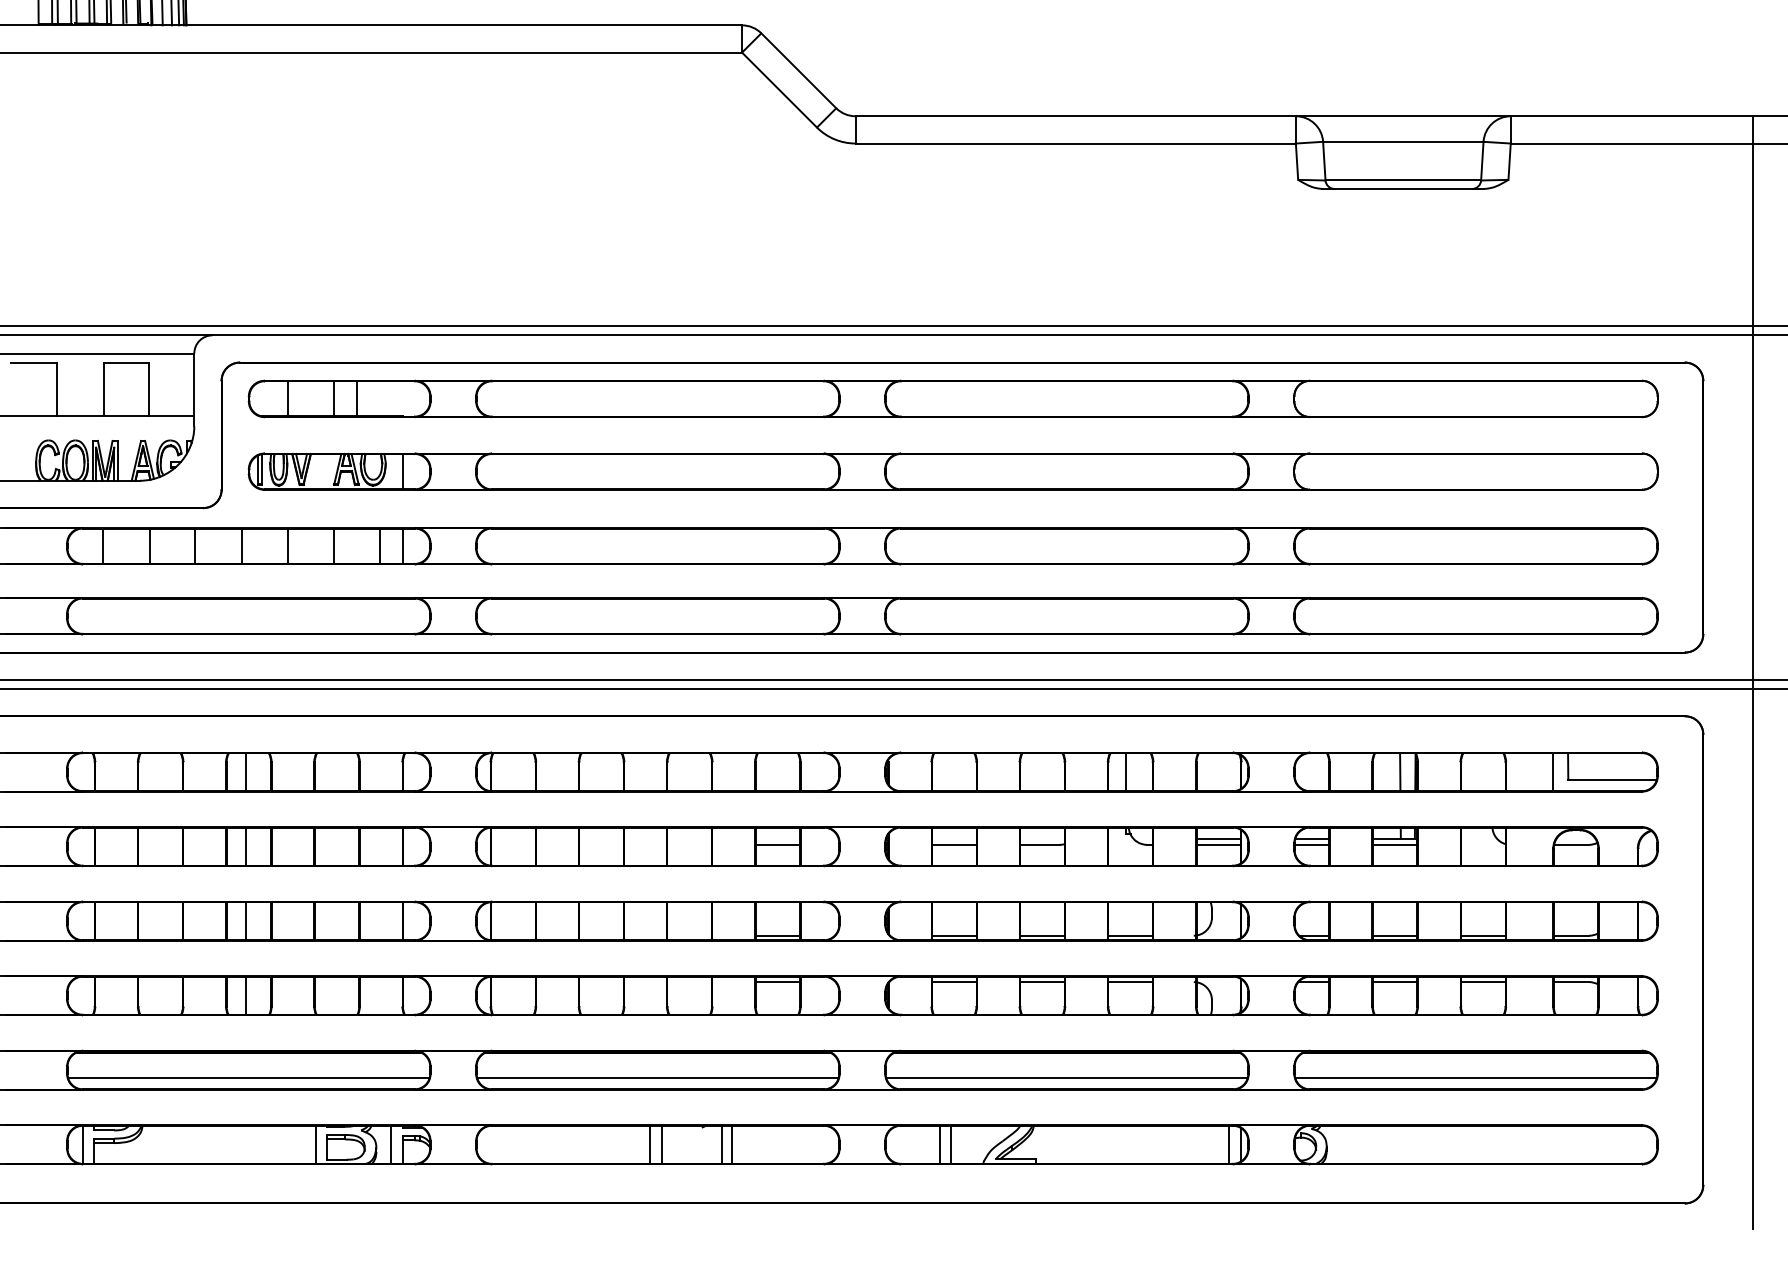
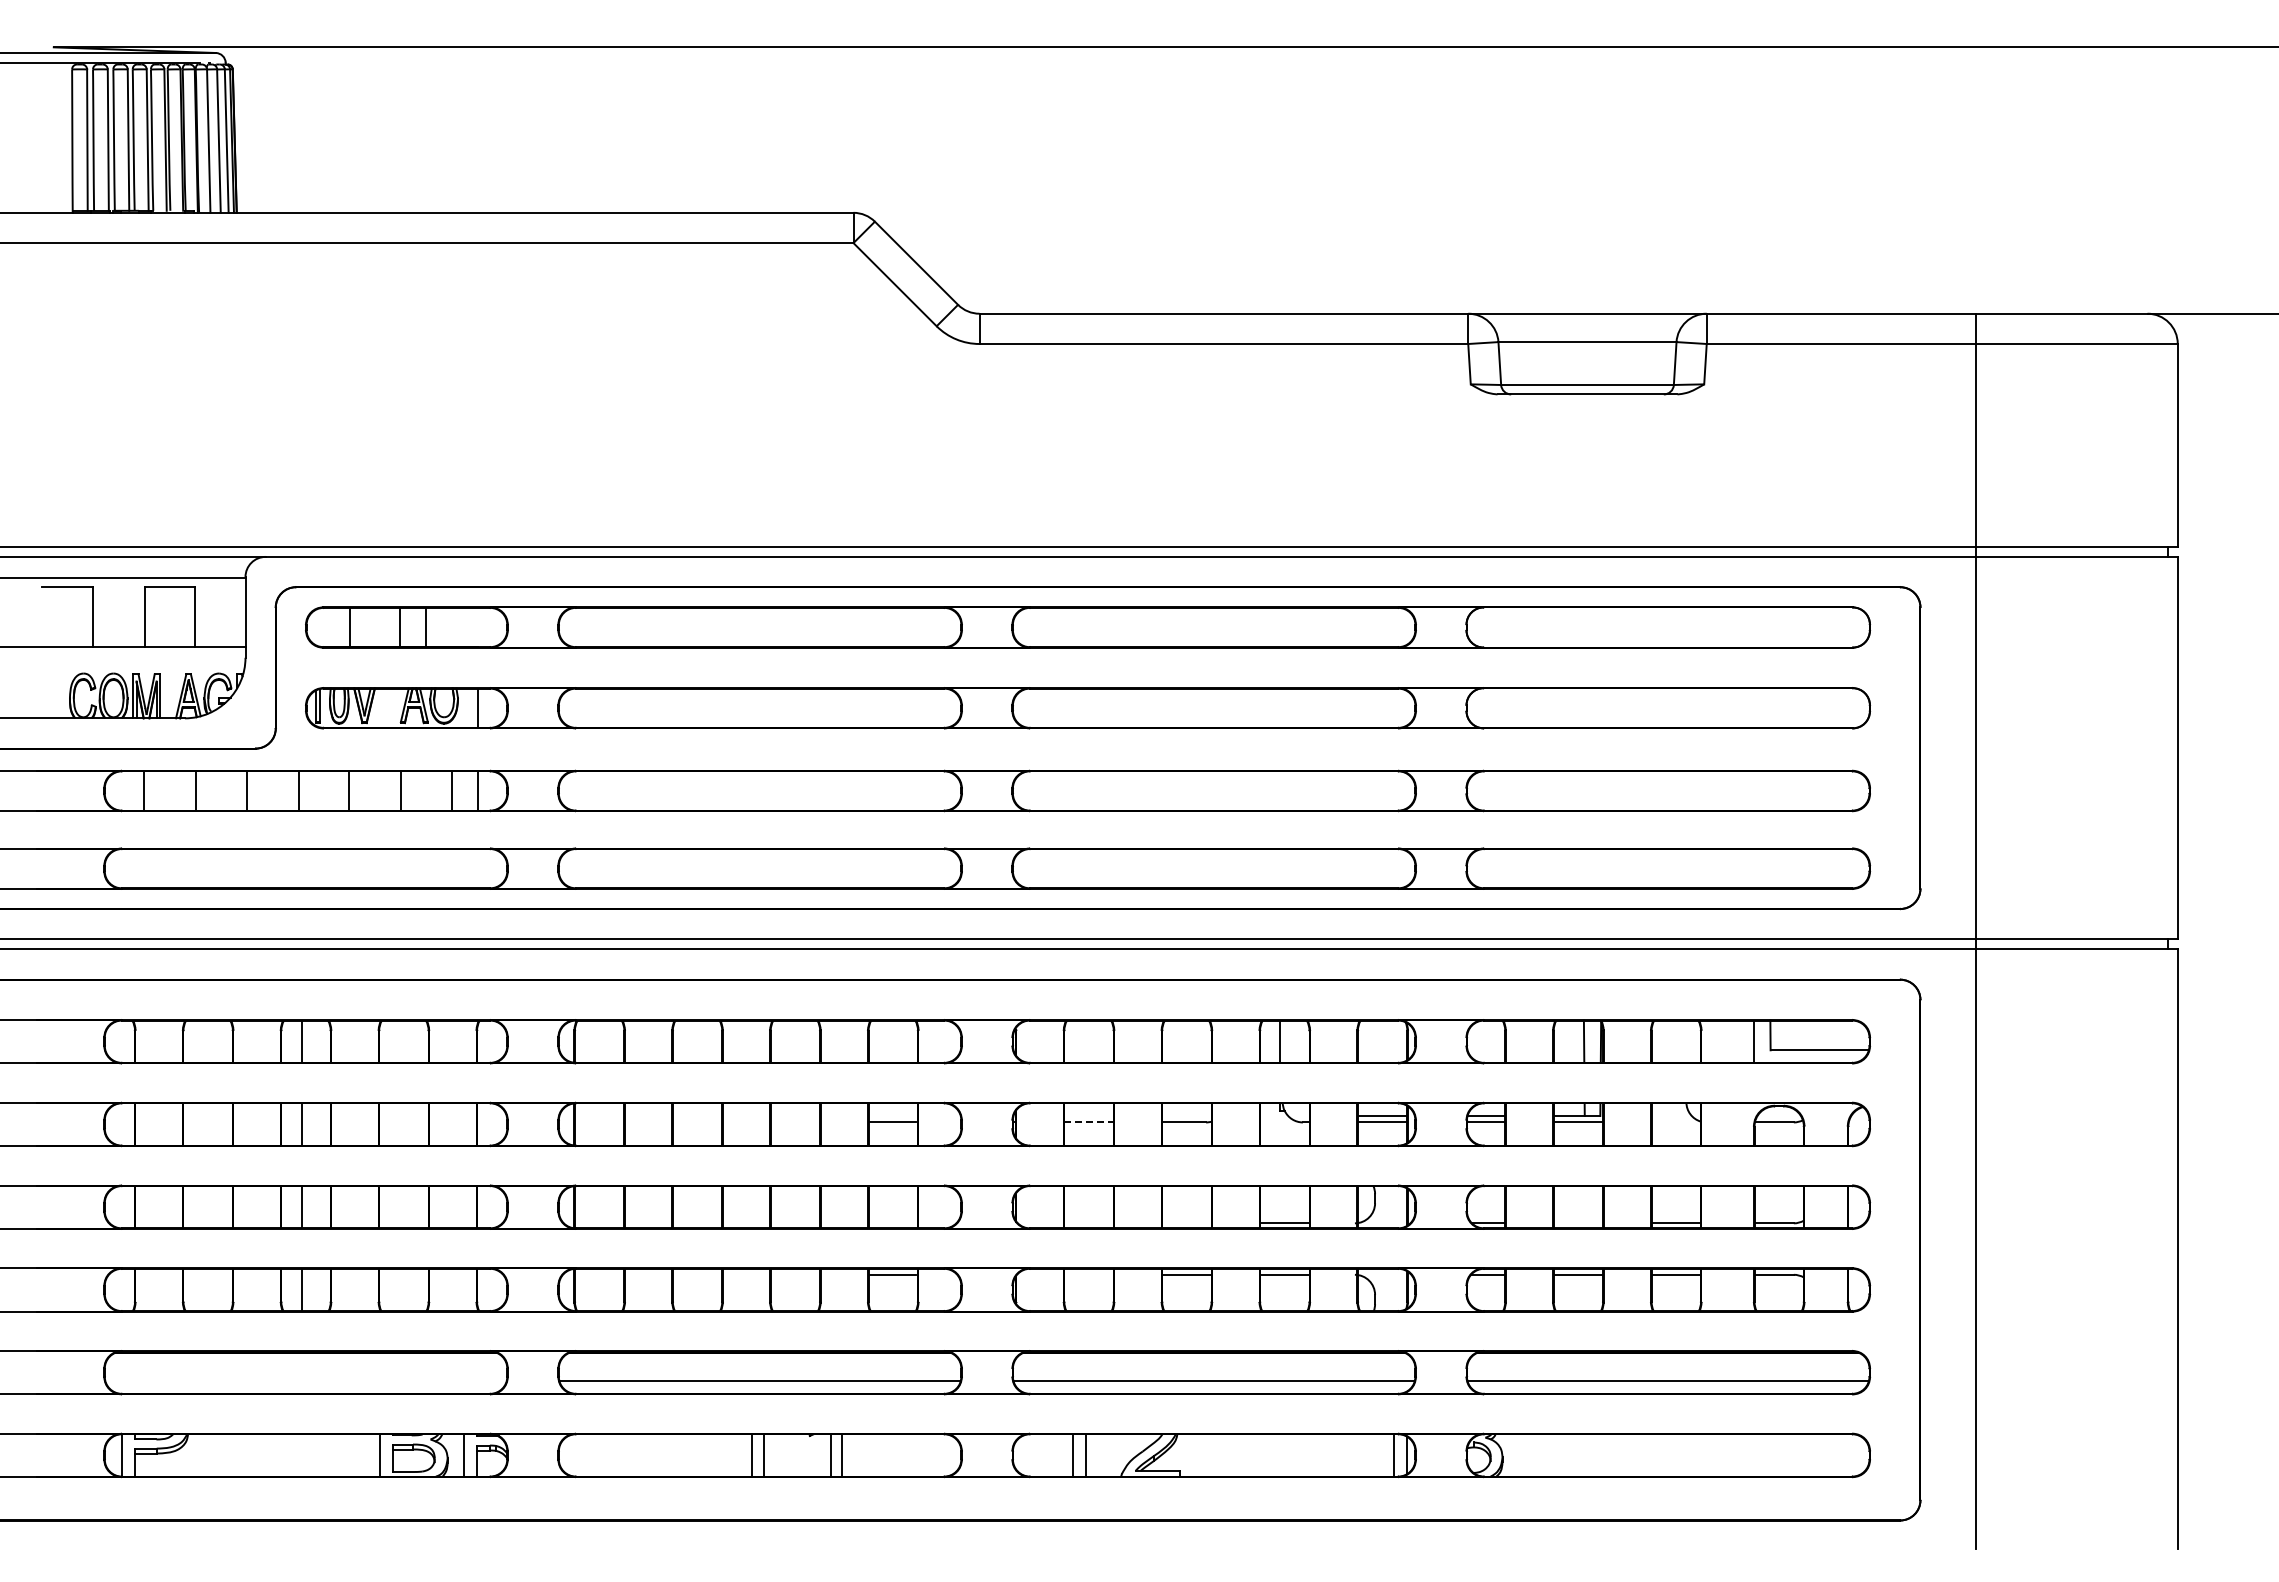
line: (954, 844) -> (1089, 1122), solid -> dashed
line: (777, 935) -> (892, 1223), removed
line: (953, 935) -> (1088, 1223), removed
line: (1042, 935) -> (1186, 1223), removed
line: (1395, 935) -> (1578, 1223), removed
line: (953, 981) -> (1088, 1274), removed
line: (248, 1078) -> (305, 1381), removed

